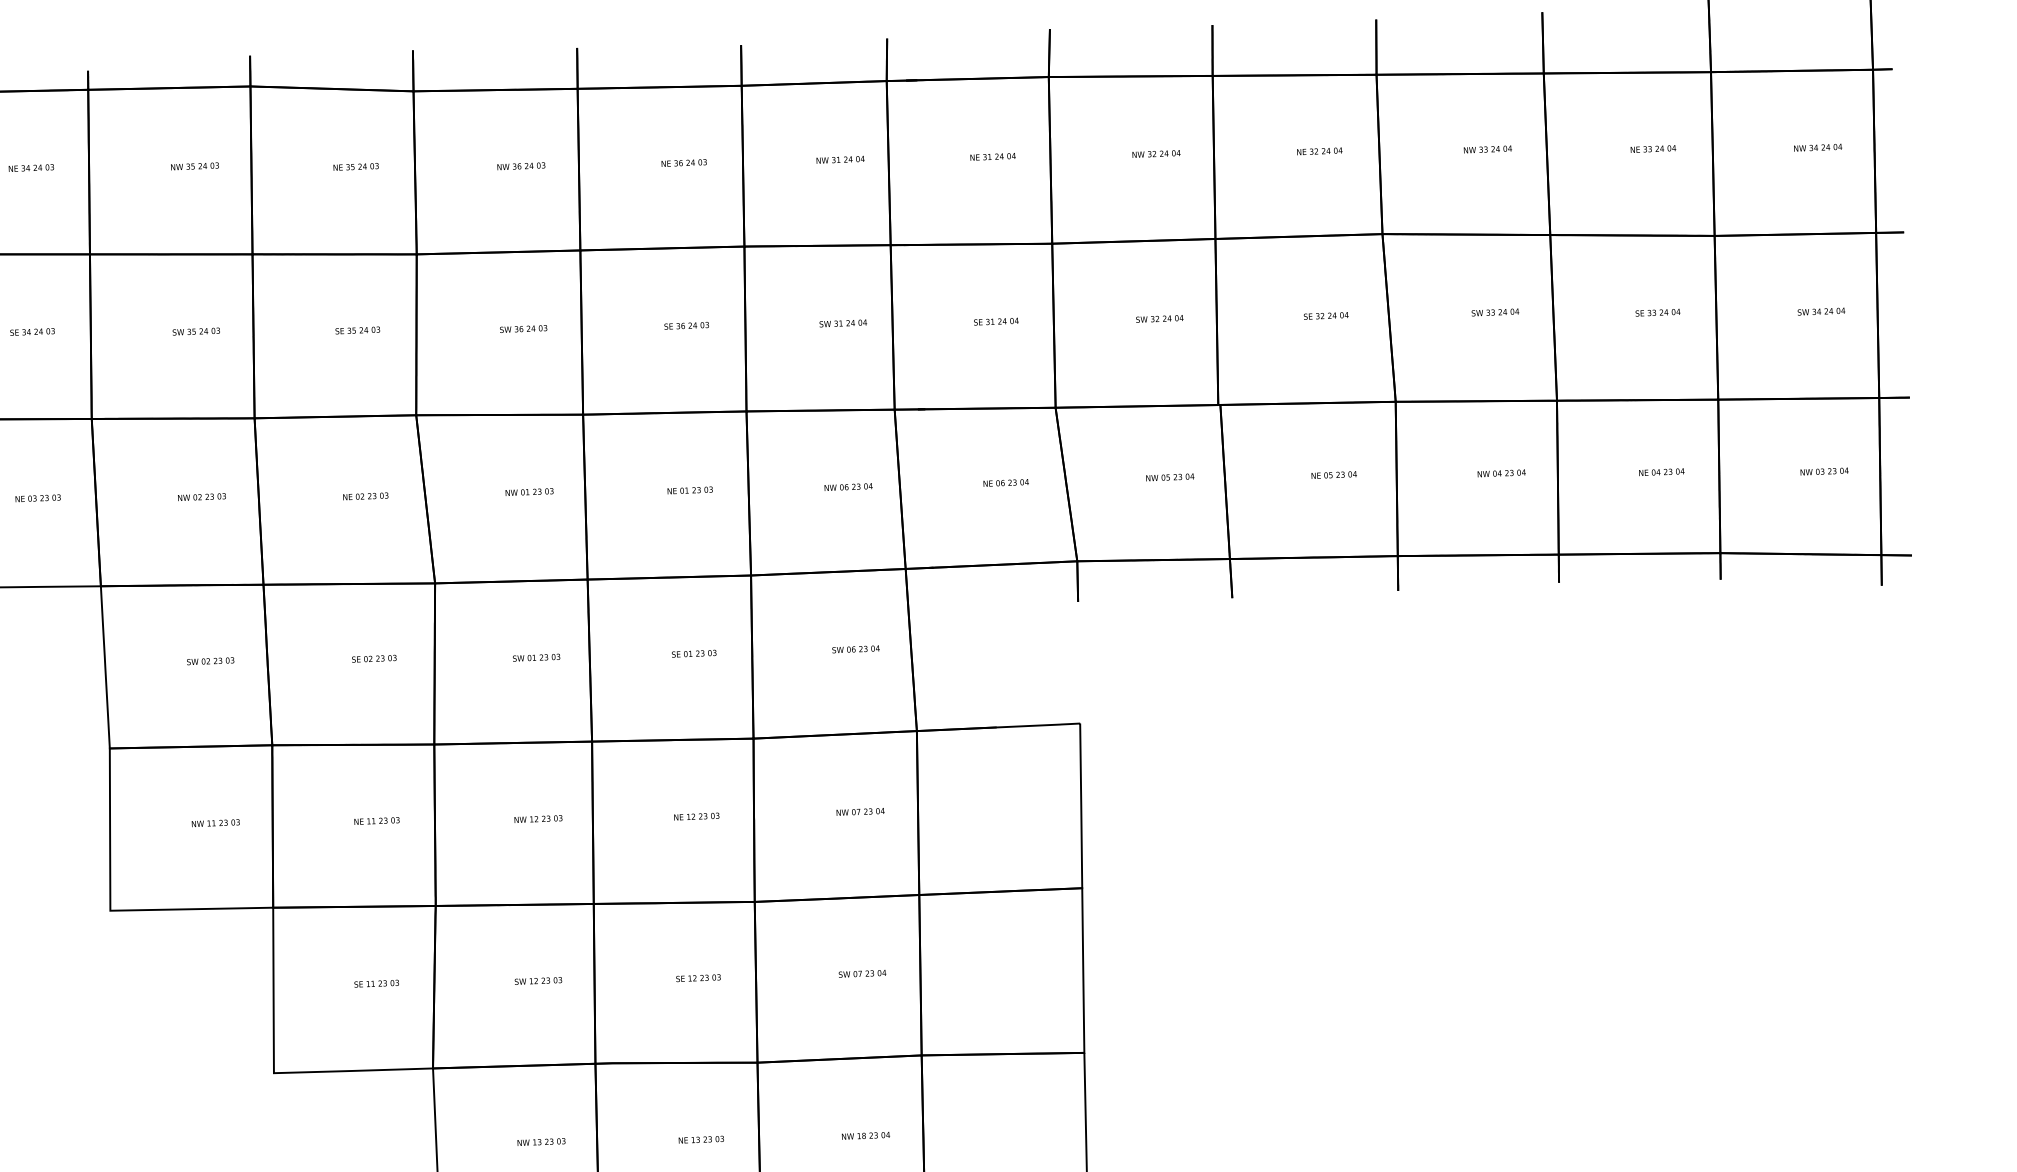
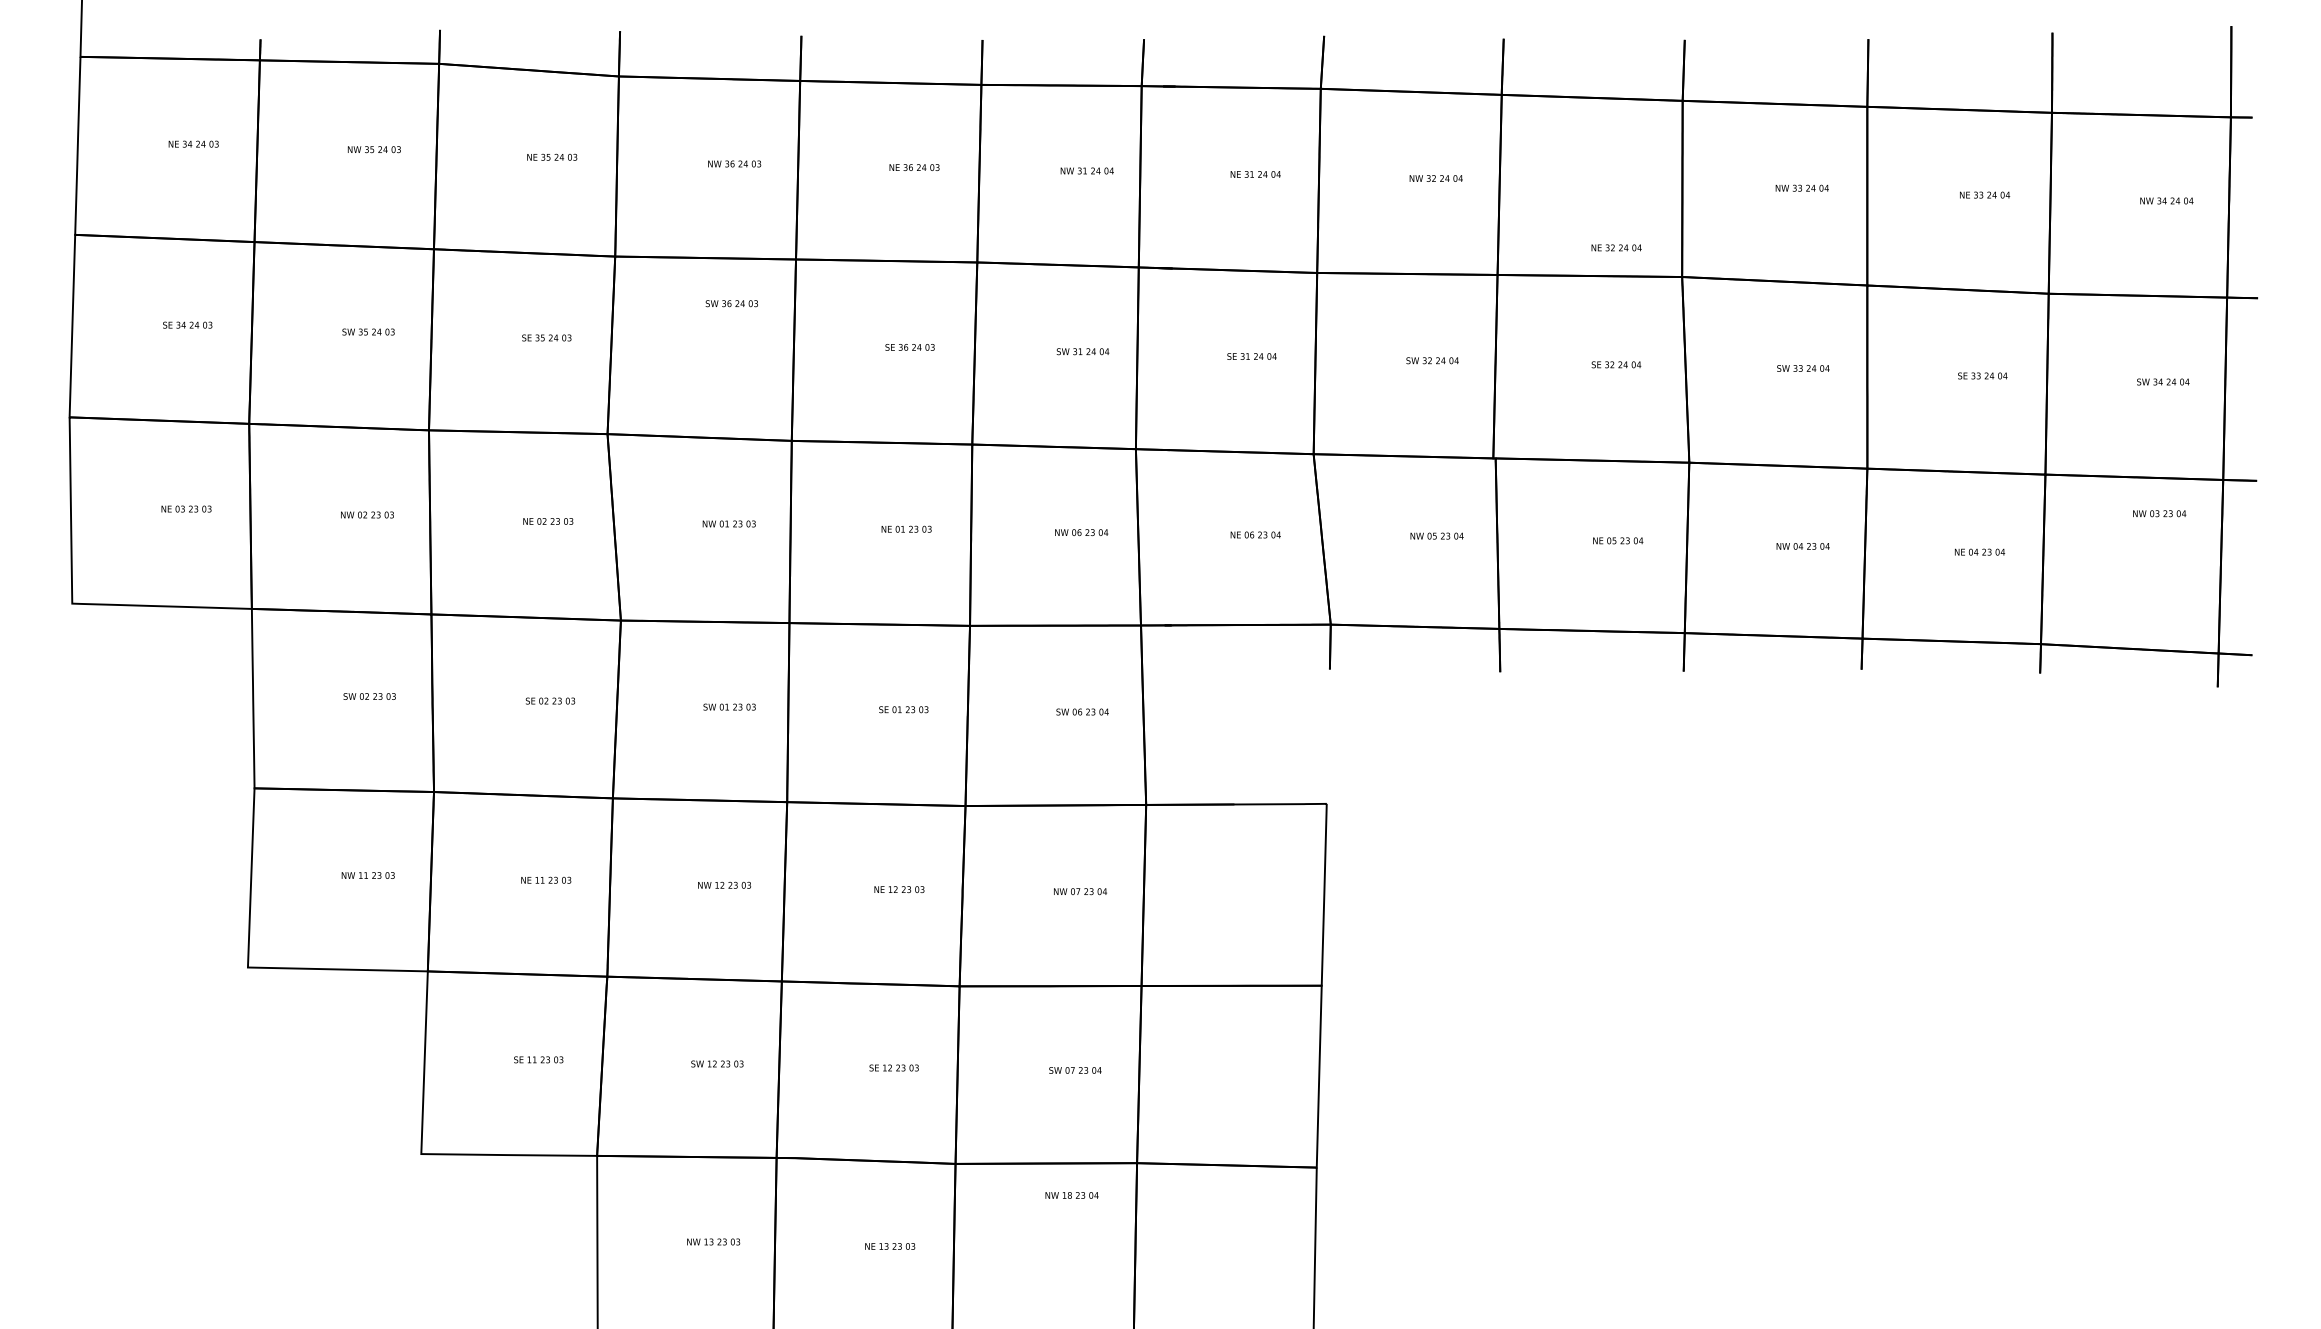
text: (1319, 151) -> (1616, 247), moved
text: (523, 328) -> (731, 303), moved
text: (1824, 471) -> (2159, 513), moved
text: (865, 1135) -> (1071, 1195), moved

